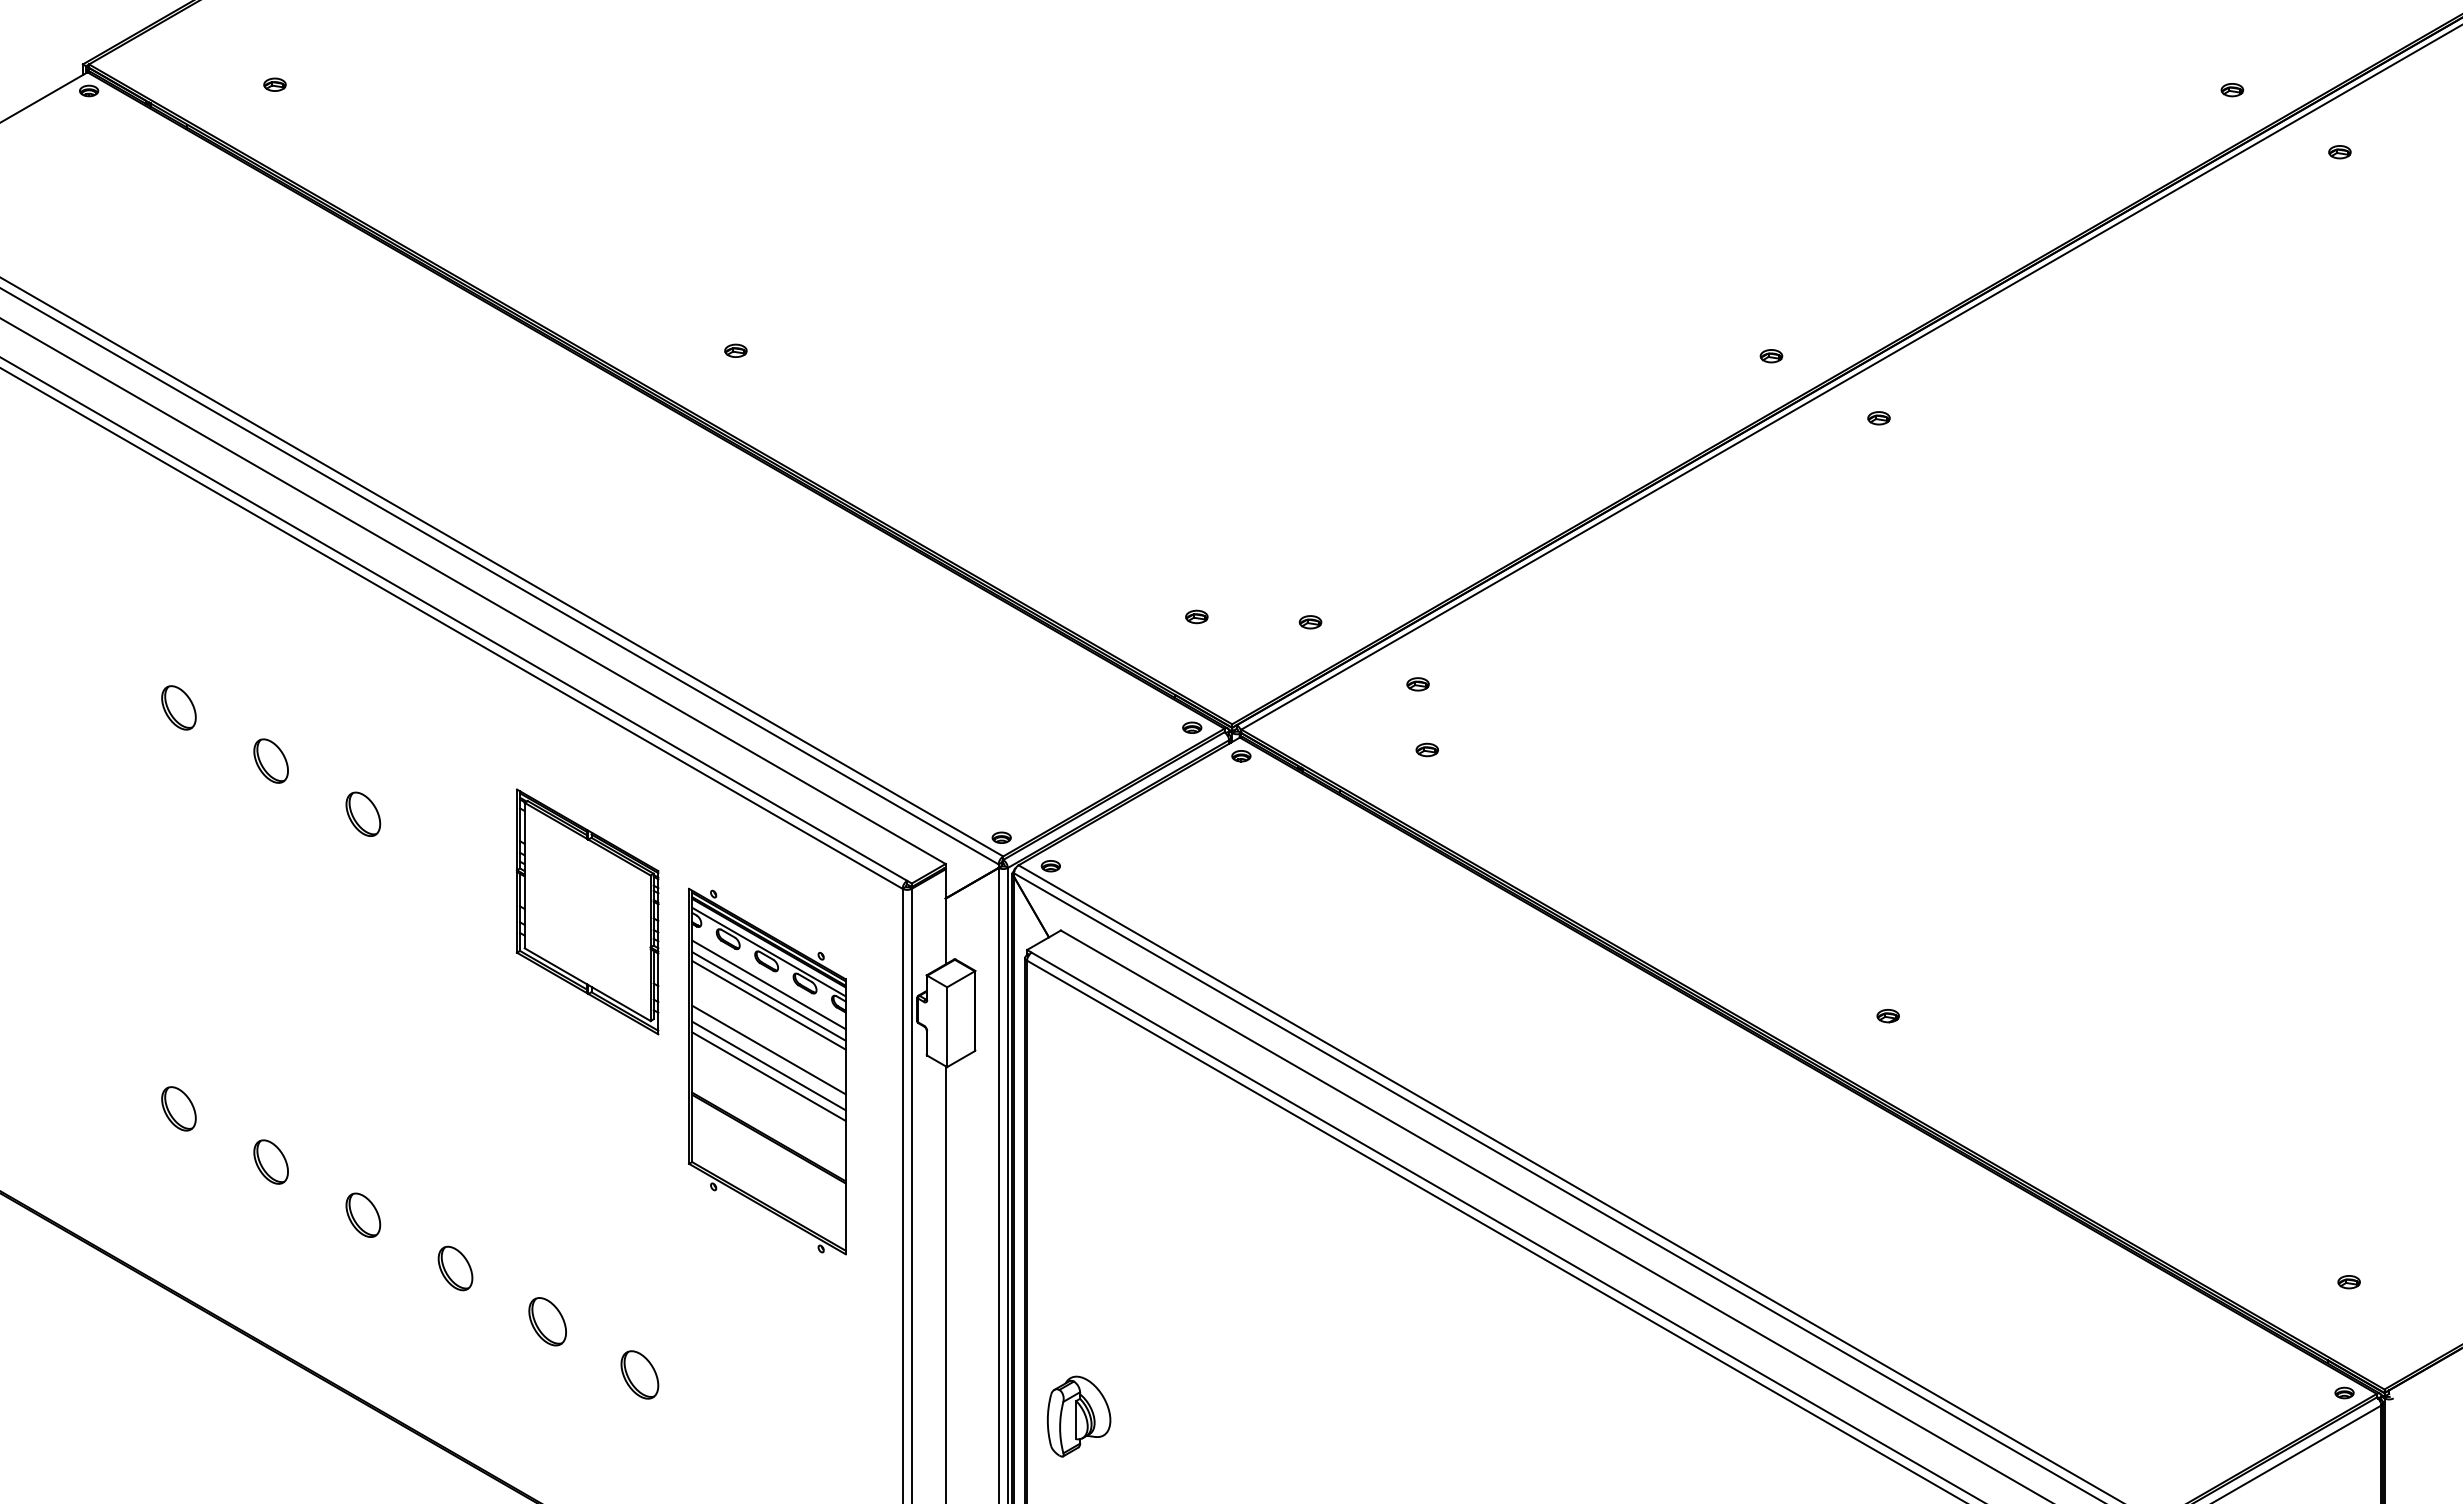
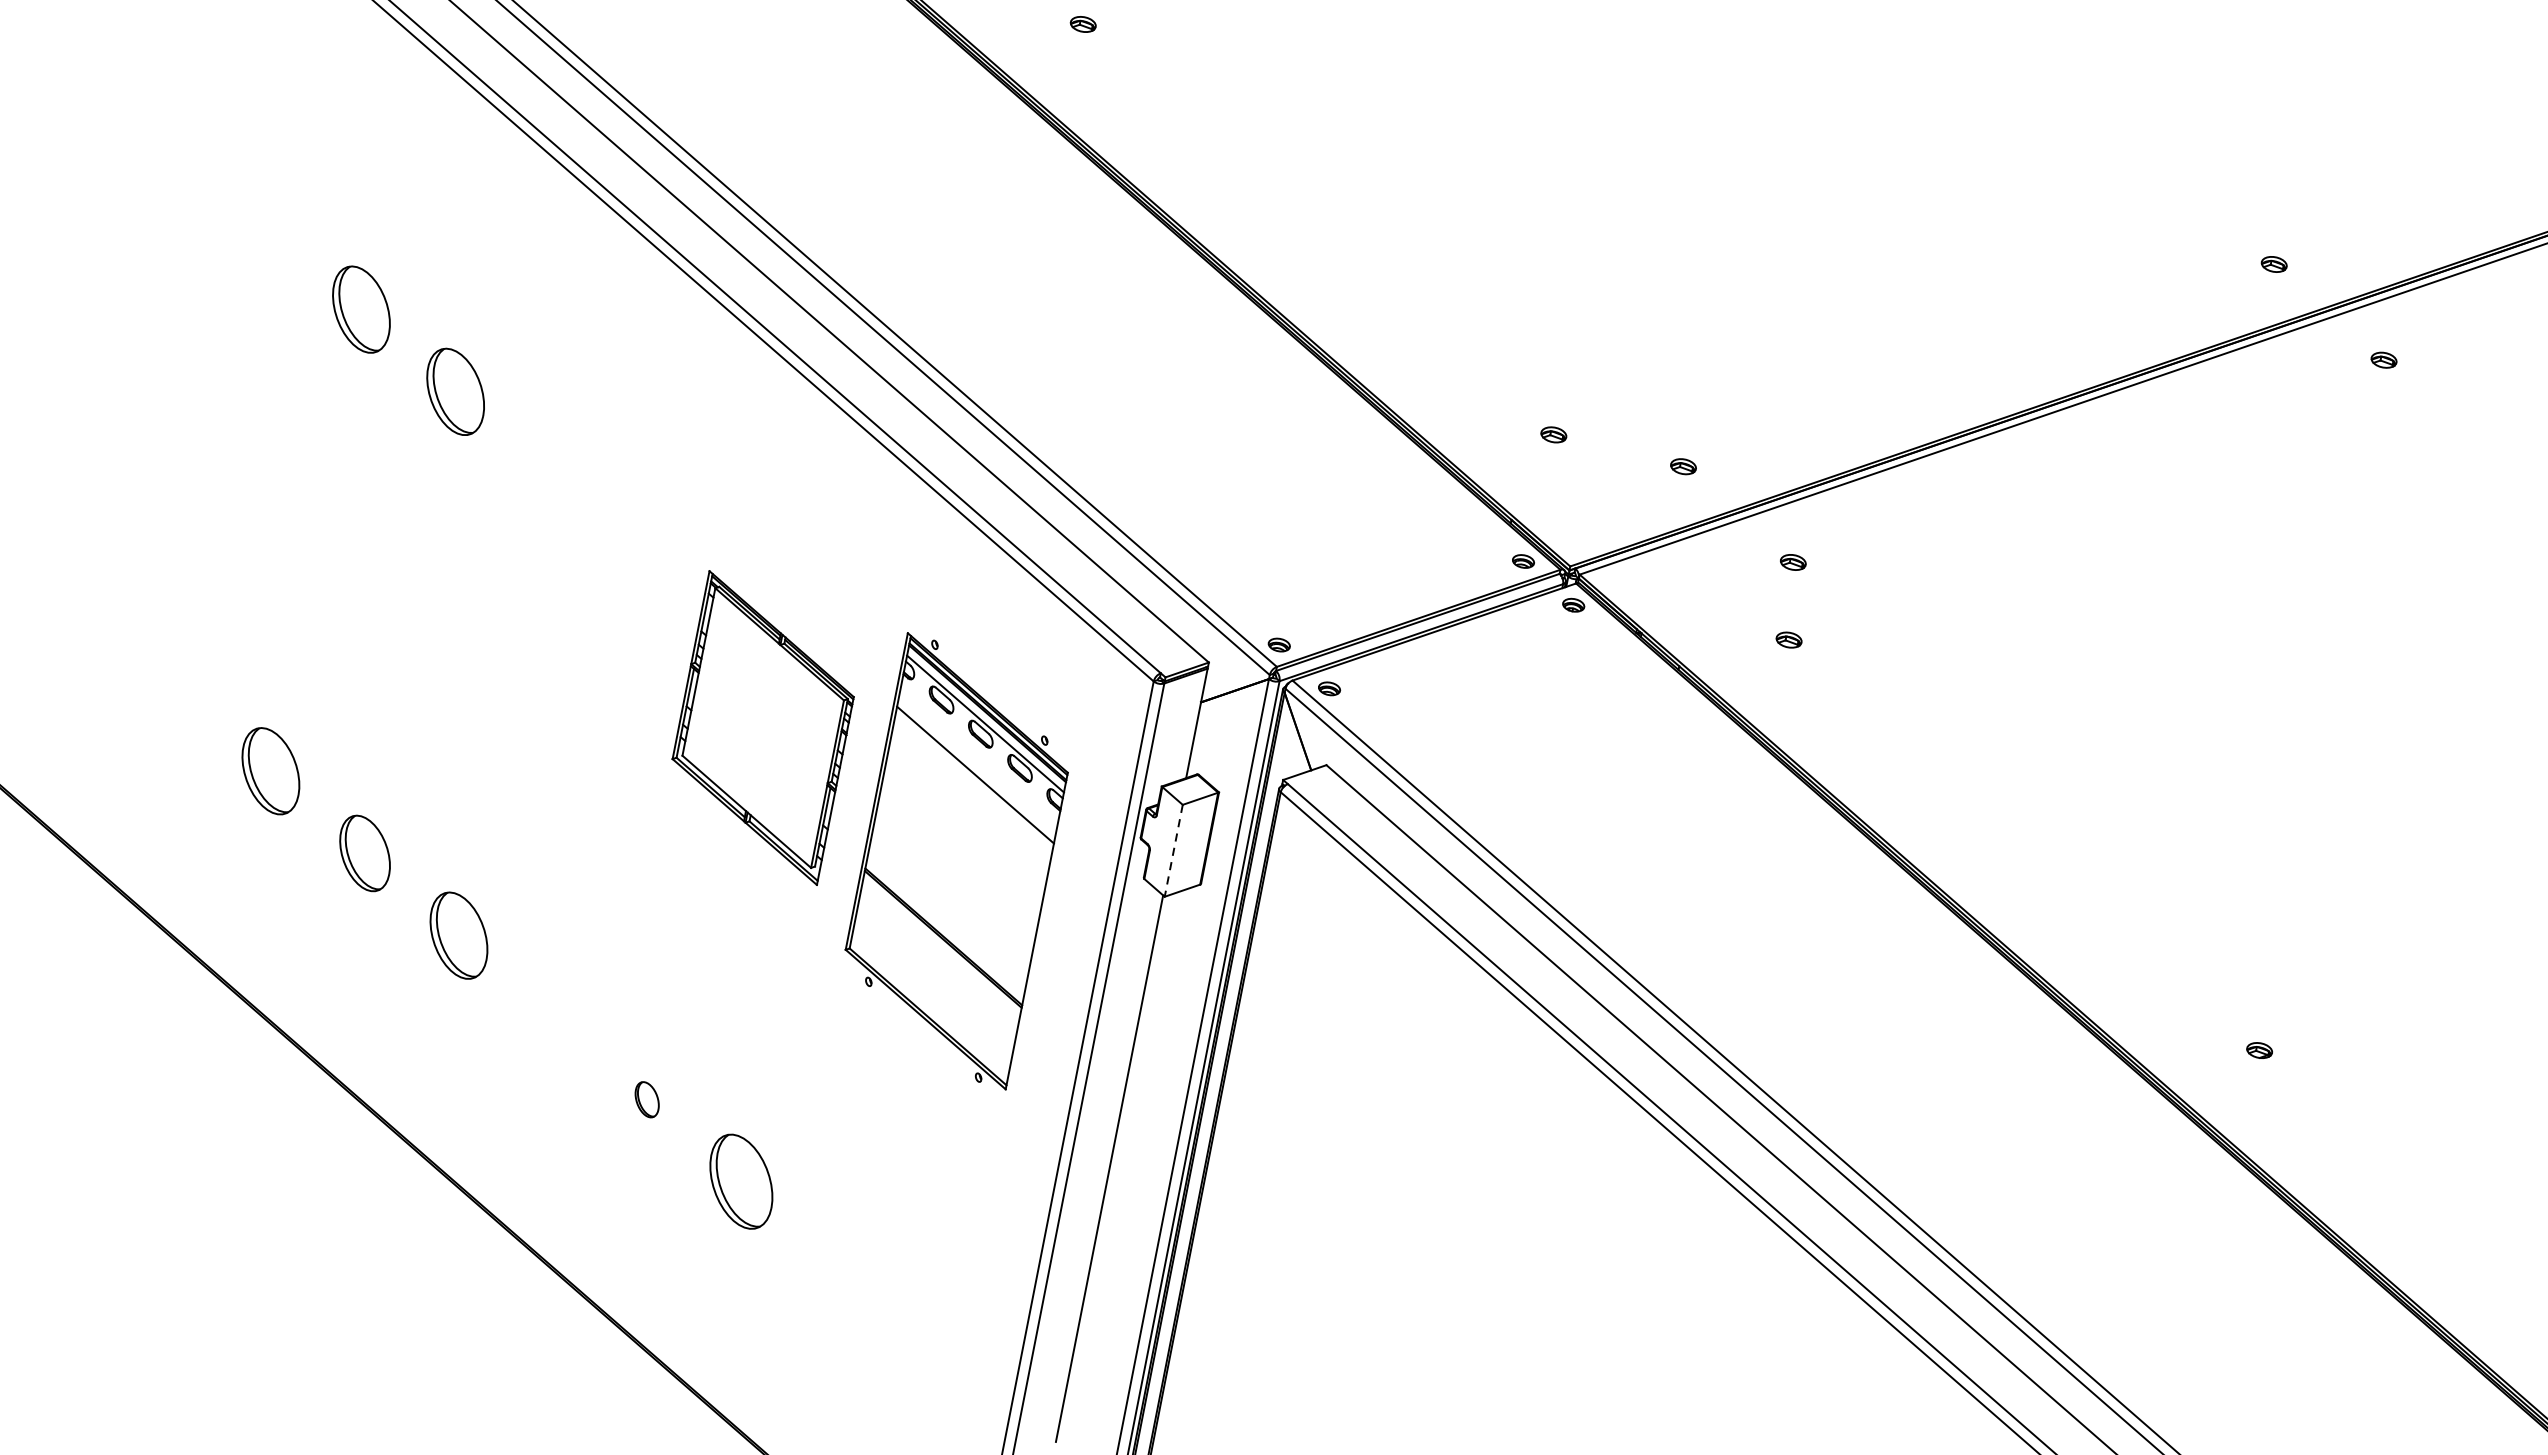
part: (178, 707) -> (361, 309), size x1.6
part: (270, 760) -> (454, 390), size x1.6
part: (363, 813) -> (550, 472), removed
part: (587, 911) -> (763, 727), moved
line: (768, 984) -> (977, 761), removed
line: (768, 1004) -> (973, 784), removed
line: (947, 1027) -> (1174, 851), solid -> dashed
line: (768, 1049) -> (963, 836), removed
line: (768, 1065) -> (959, 854), removed
line: (768, 1076) -> (956, 867), removed
part: (178, 1108) -> (270, 770), size x1.6
part: (270, 1161) -> (364, 852), size x1.4
part: (363, 1214) -> (459, 934), size x1.6
part: (455, 1268) -> (553, 1017), removed
part: (547, 1321) -> (647, 1099), size x0.6
part: (639, 1374) -> (741, 1181), size x1.6
part: (1079, 1416) -> (1238, 1328), removed

